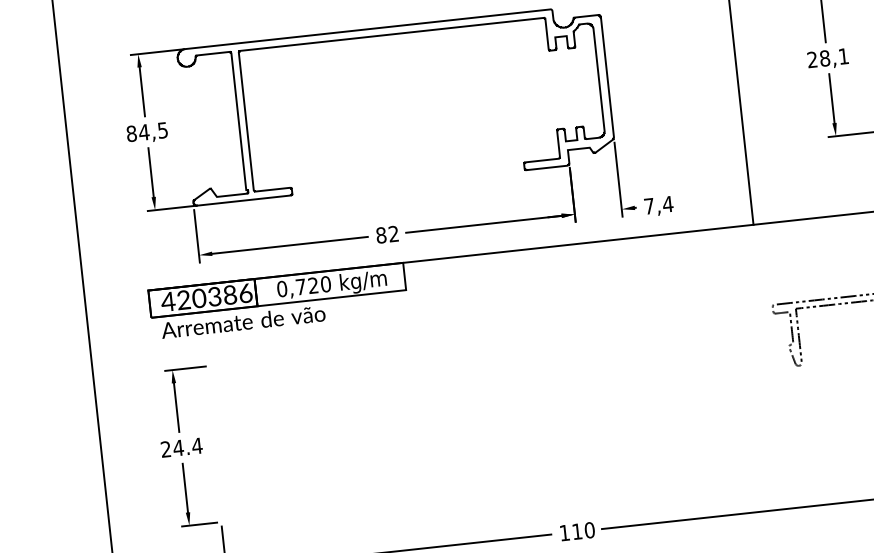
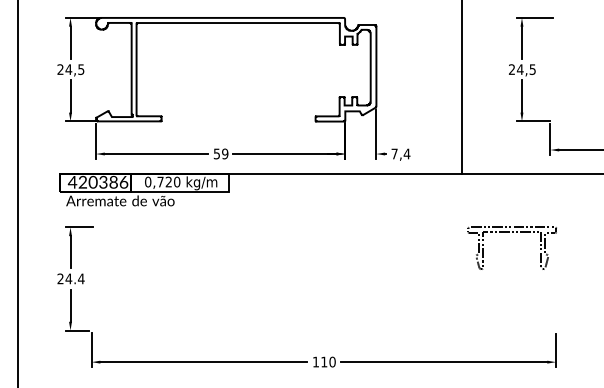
text: (832, 57) -> (525, 69), 28,1 -> 24,5
text: (131, 133) -> (60, 69), 84,5 -> 24,5
text: (386, 234) -> (220, 153), 82 -> 59

